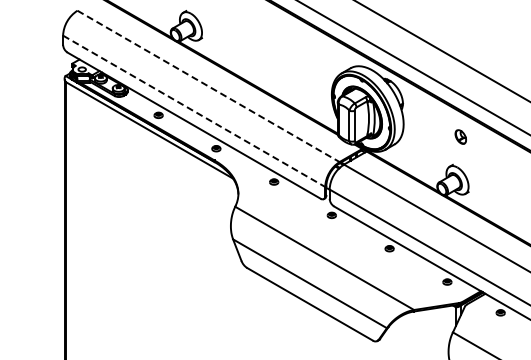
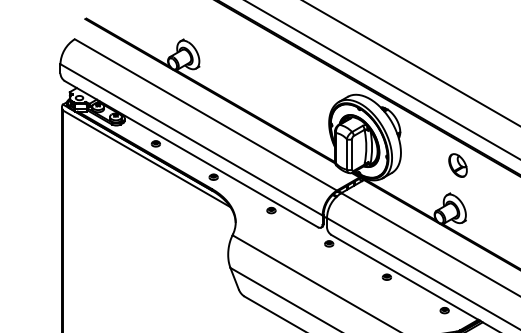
line: (208, 86) -> (205, 115), dashed -> solid
line: (194, 111) -> (191, 140), dashed -> solid
part: (460, 136) -> (457, 165), size x1.67

